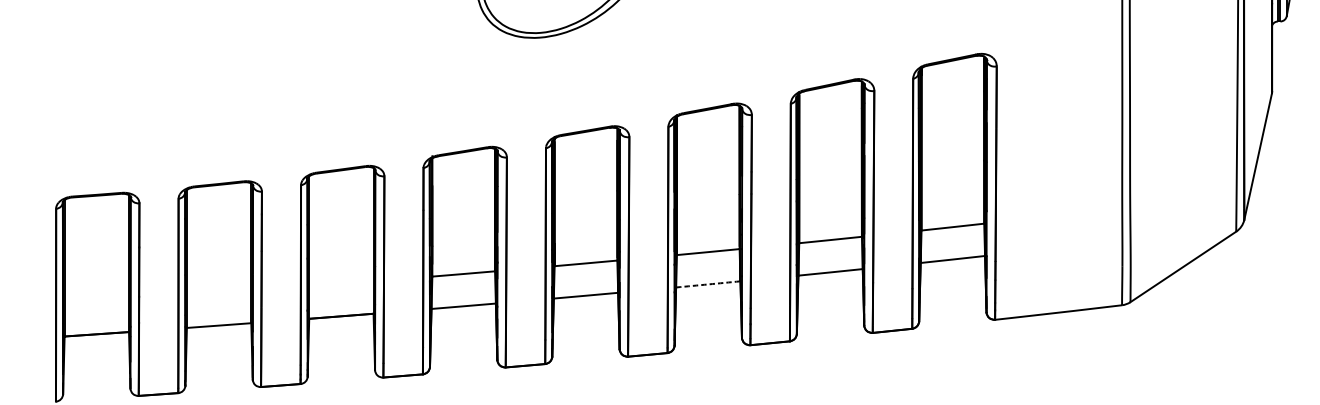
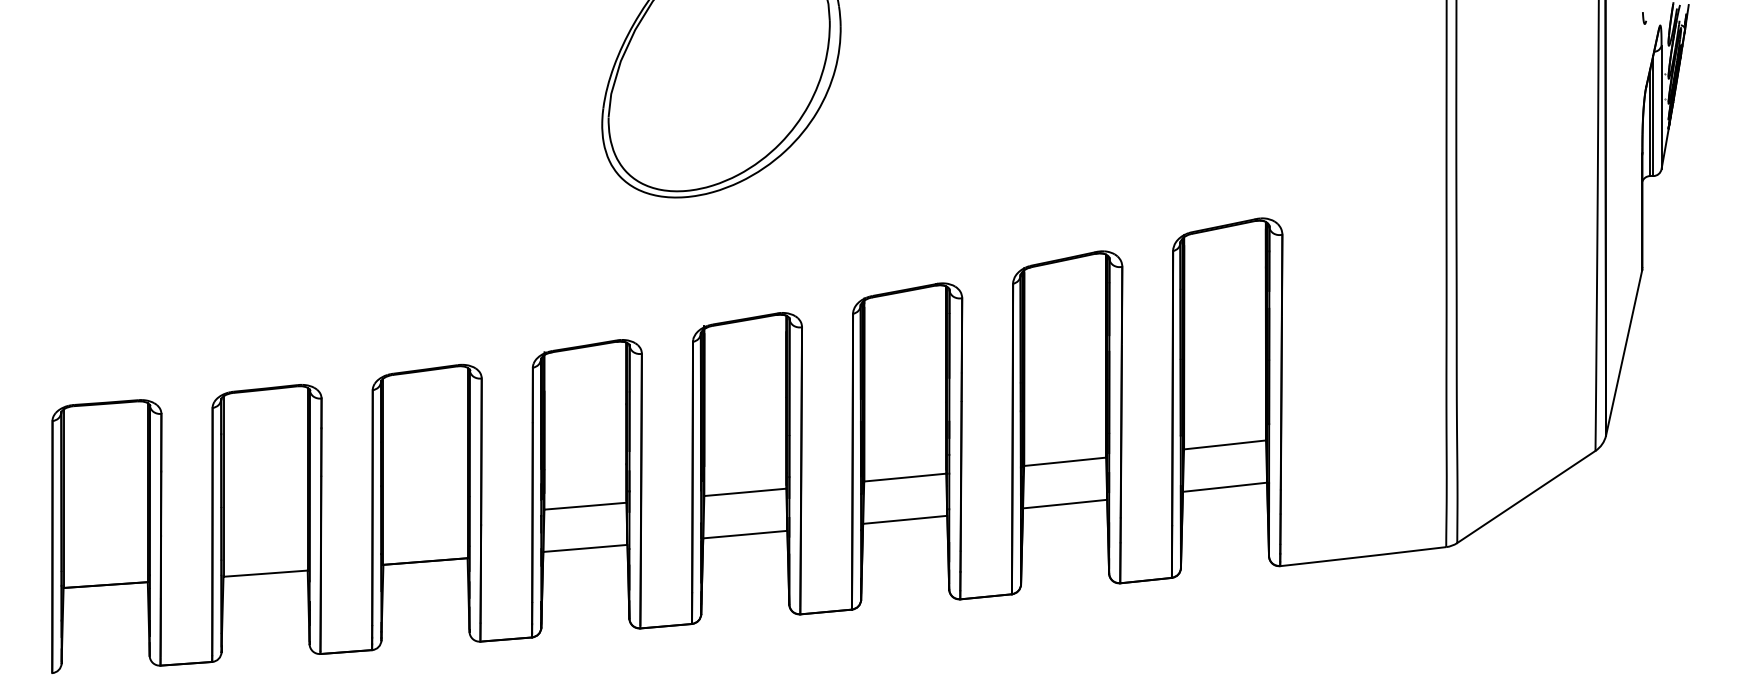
arc: (708, 284) -> (905, 519), dashed -> solid

